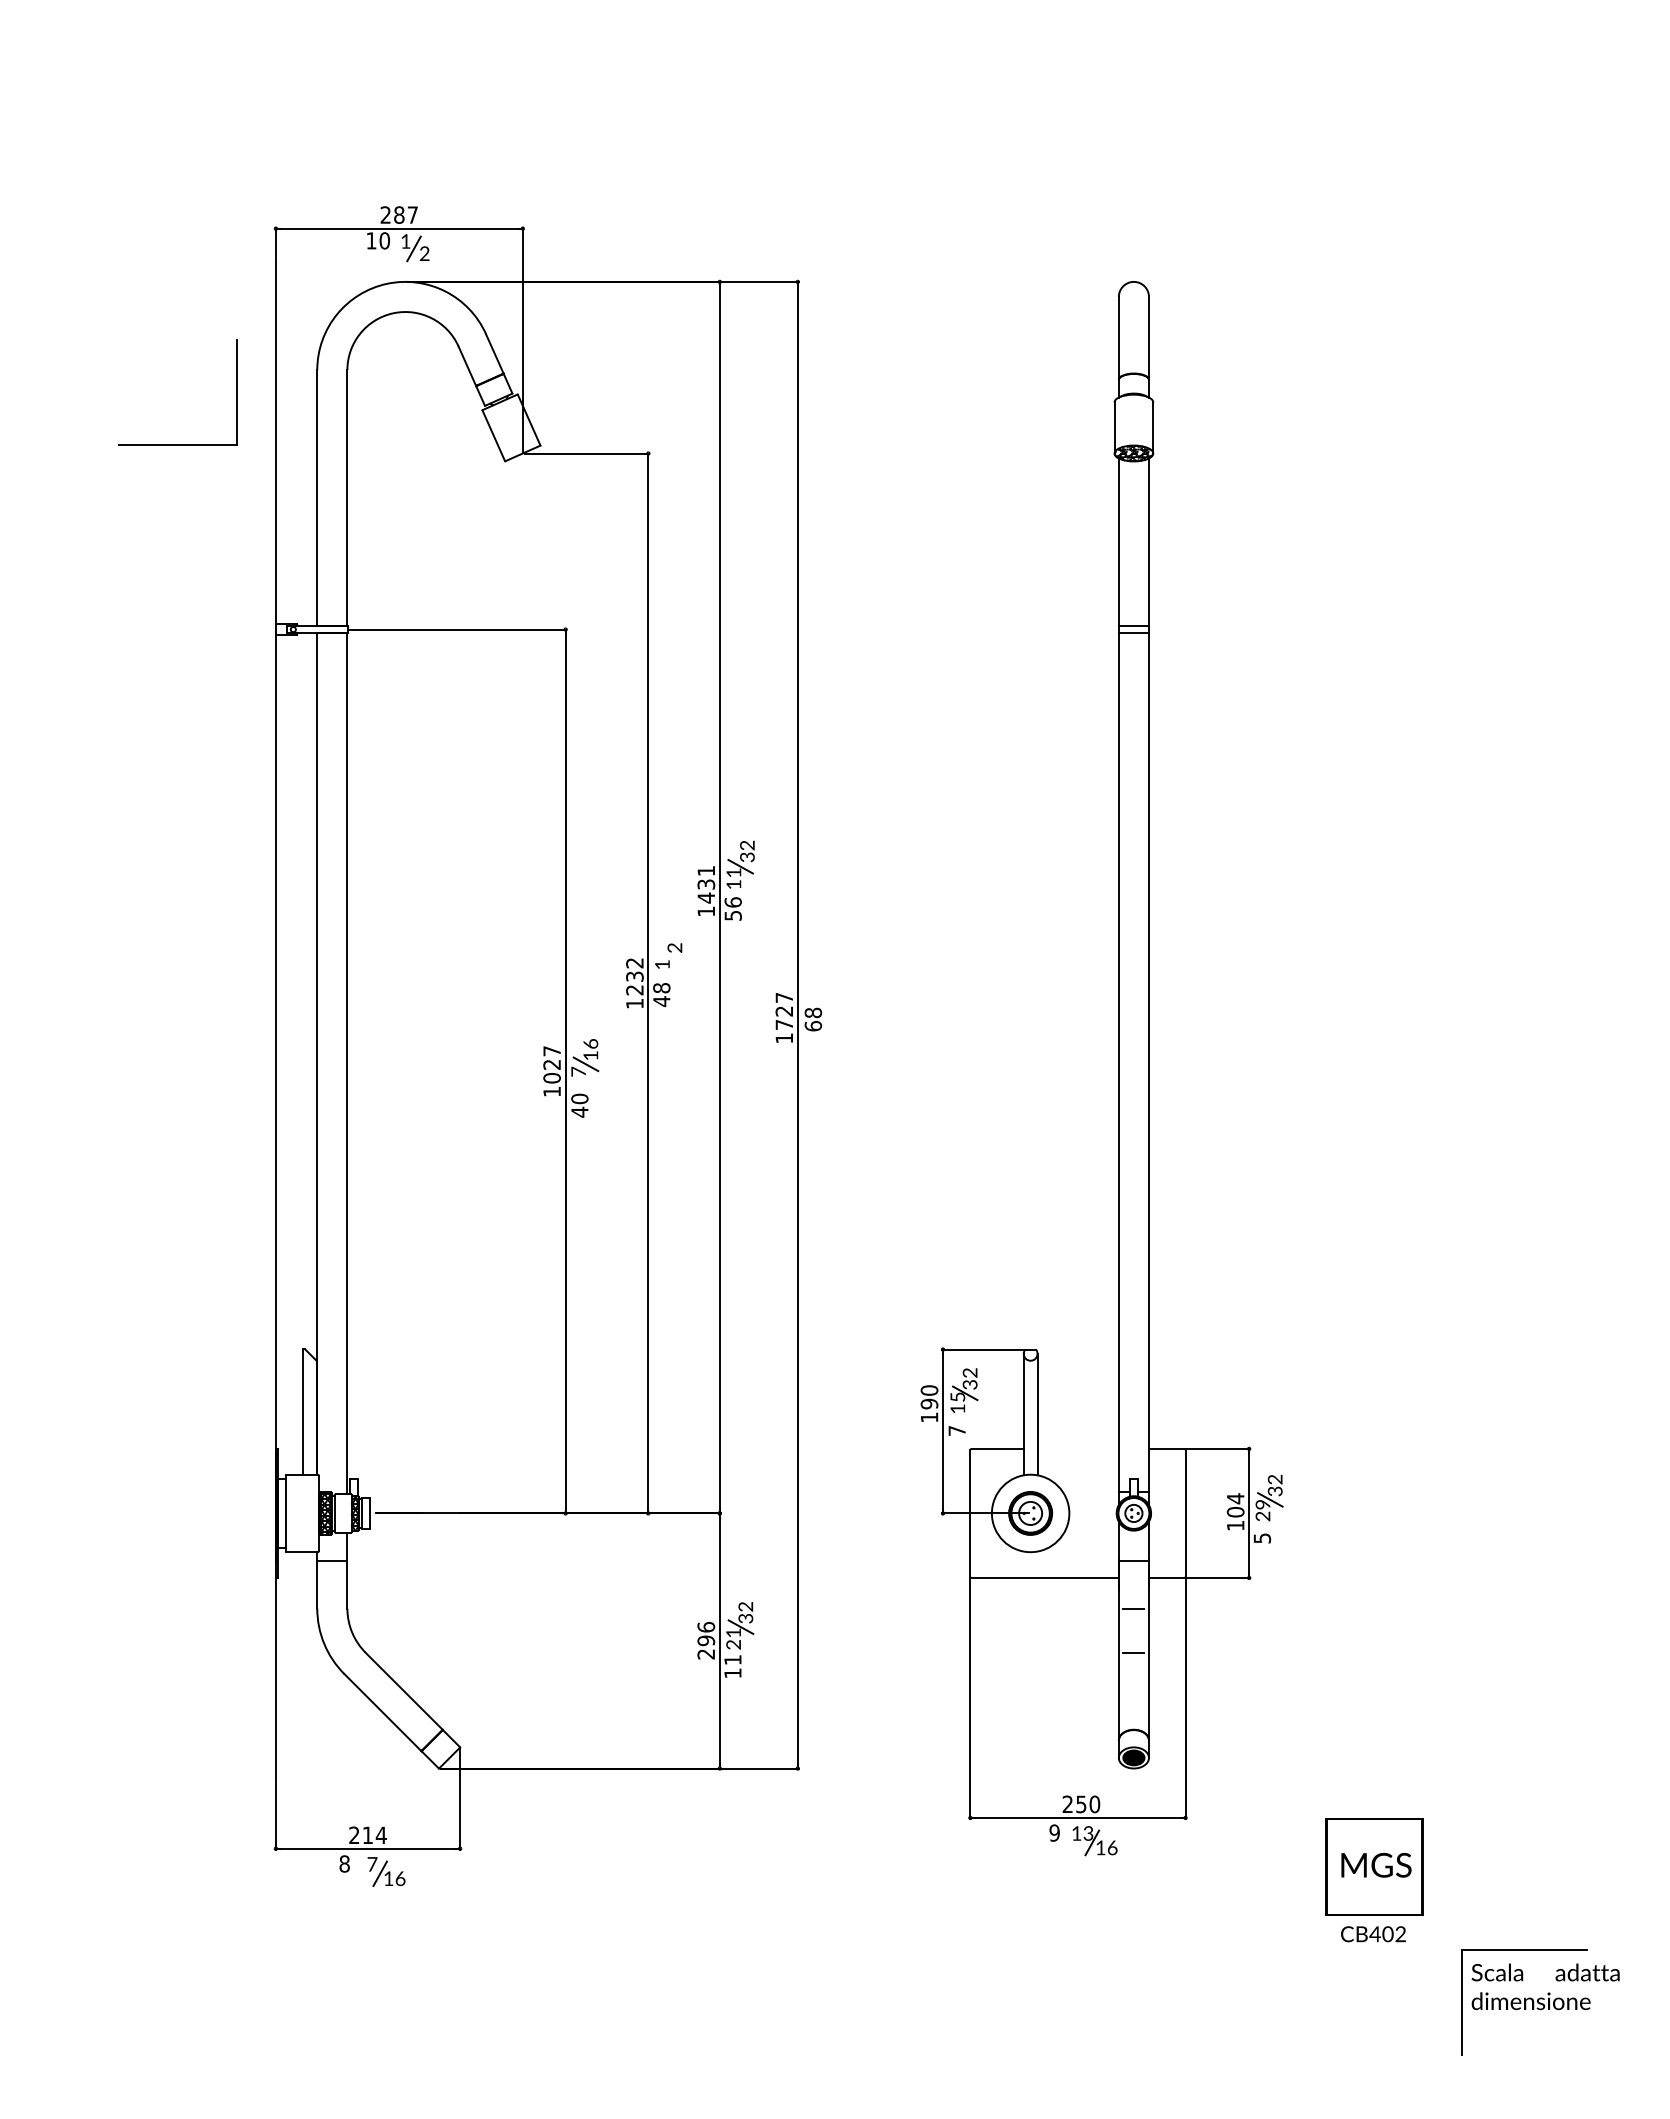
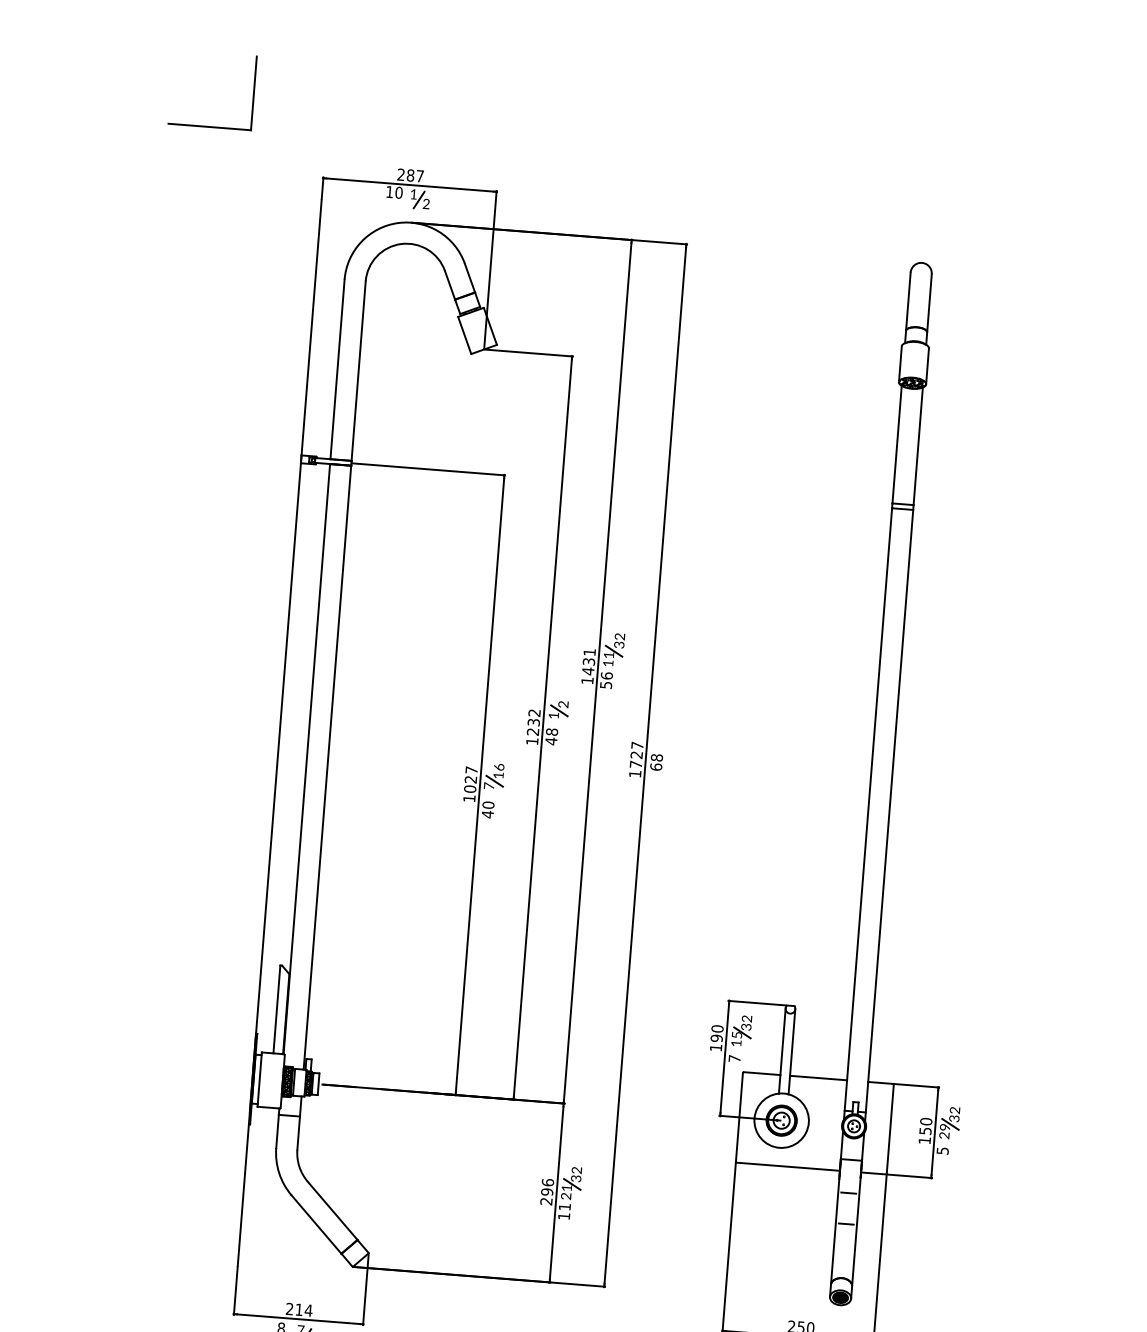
part: (177, 444) -> (209, 126), moved
line: (669, 957) -> (559, 710), added
line: (1077, 1448) -> (818, 1077), added
text: (1235, 1505) -> (925, 1126), 104 -> 150

